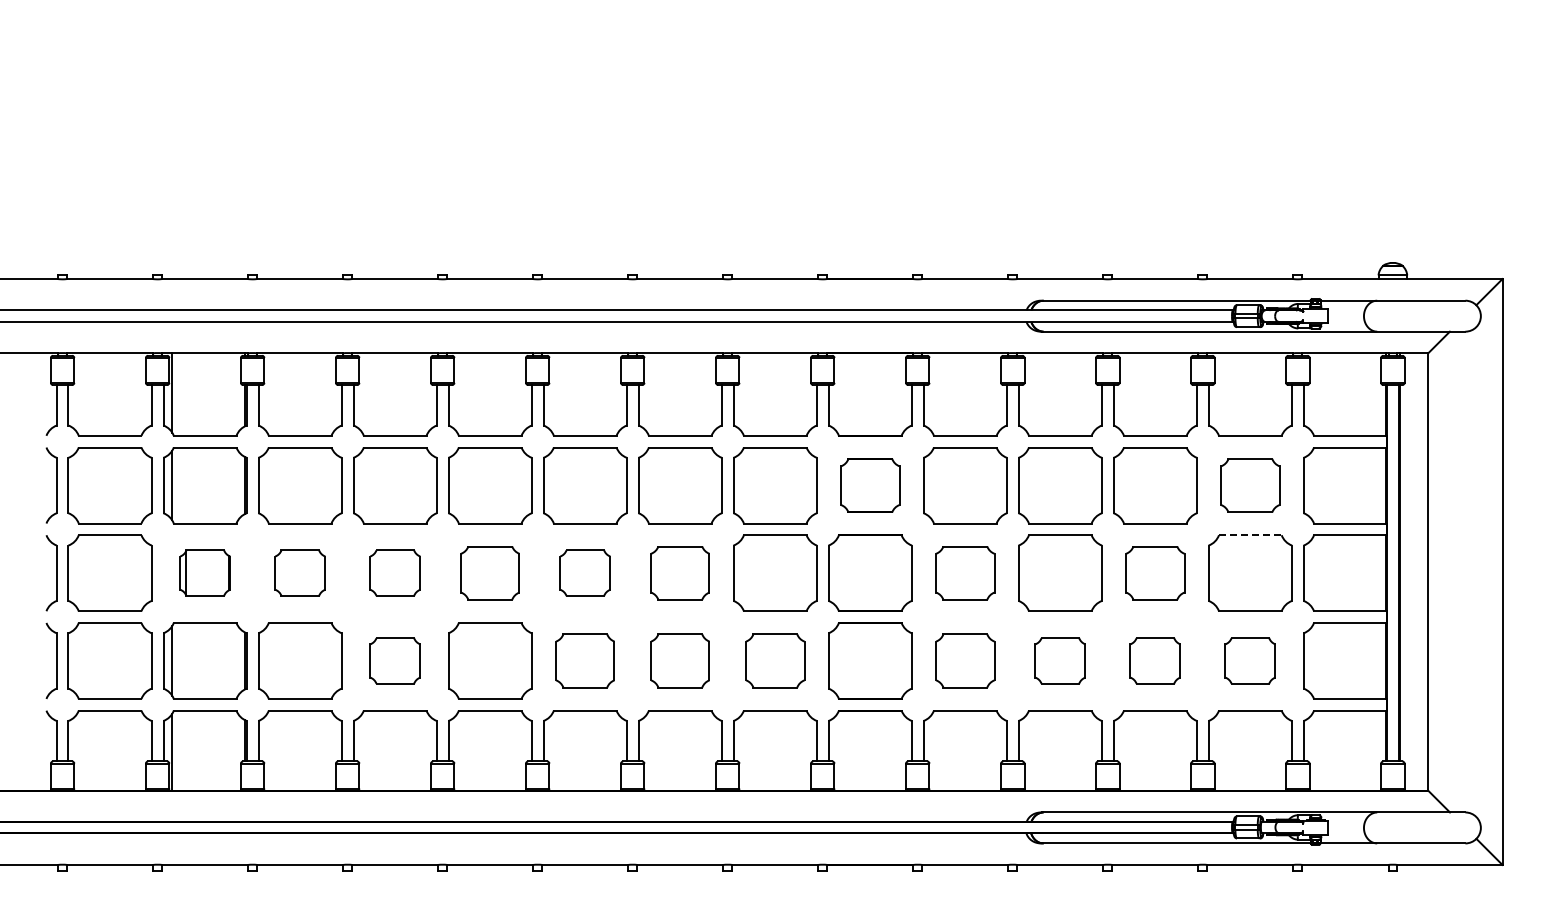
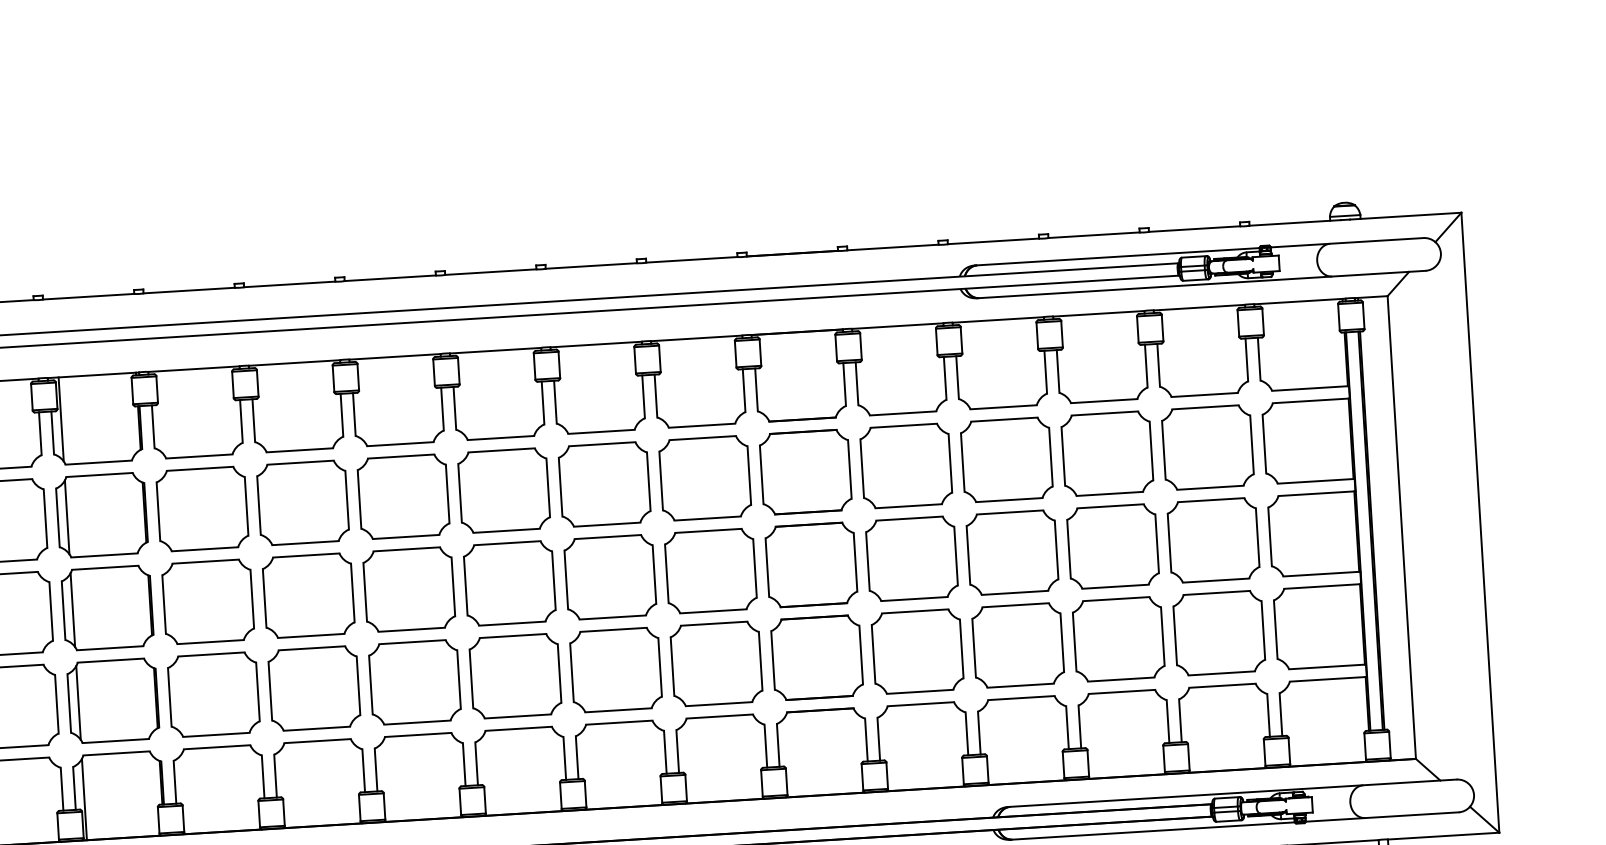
part: (870, 485) -> (806, 472), size x1.43
part: (1250, 485) -> (1208, 447), size x1.43
line: (1250, 535) -> (1211, 500), dashed -> solid
part: (205, 572) -> (107, 607), size x1.67
part: (300, 572) -> (208, 601), size x1.67
part: (395, 572) -> (309, 594), size x1.67
part: (490, 572) -> (409, 588), size x1.43
part: (585, 572) -> (510, 582), size x1.67
part: (680, 572) -> (610, 576), size x1.43
part: (965, 572) -> (912, 558), size x1.43
part: (1155, 572) -> (1113, 545), size x1.43
part: (395, 660) -> (314, 688), size x1.67
part: (585, 660) -> (515, 675), size x1.43
part: (680, 660) -> (616, 669), size x1.43
part: (775, 660) -> (716, 663), size x1.43
part: (965, 660) -> (917, 651), size x1.43
part: (1060, 660) -> (1018, 644), size x1.67
part: (1155, 660) -> (1118, 638), size x1.67
part: (1250, 660) -> (1219, 632), size x1.67

